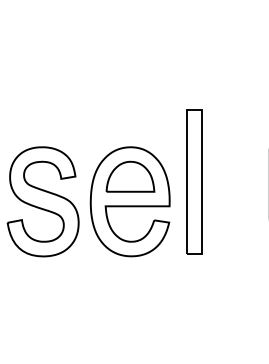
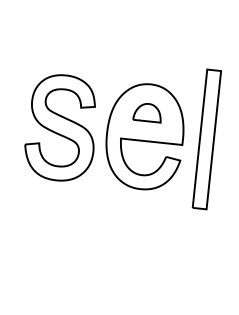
part: (130, 176) -> (147, 112), size x0.6
part: (194, 181) -> (207, 139), moved

